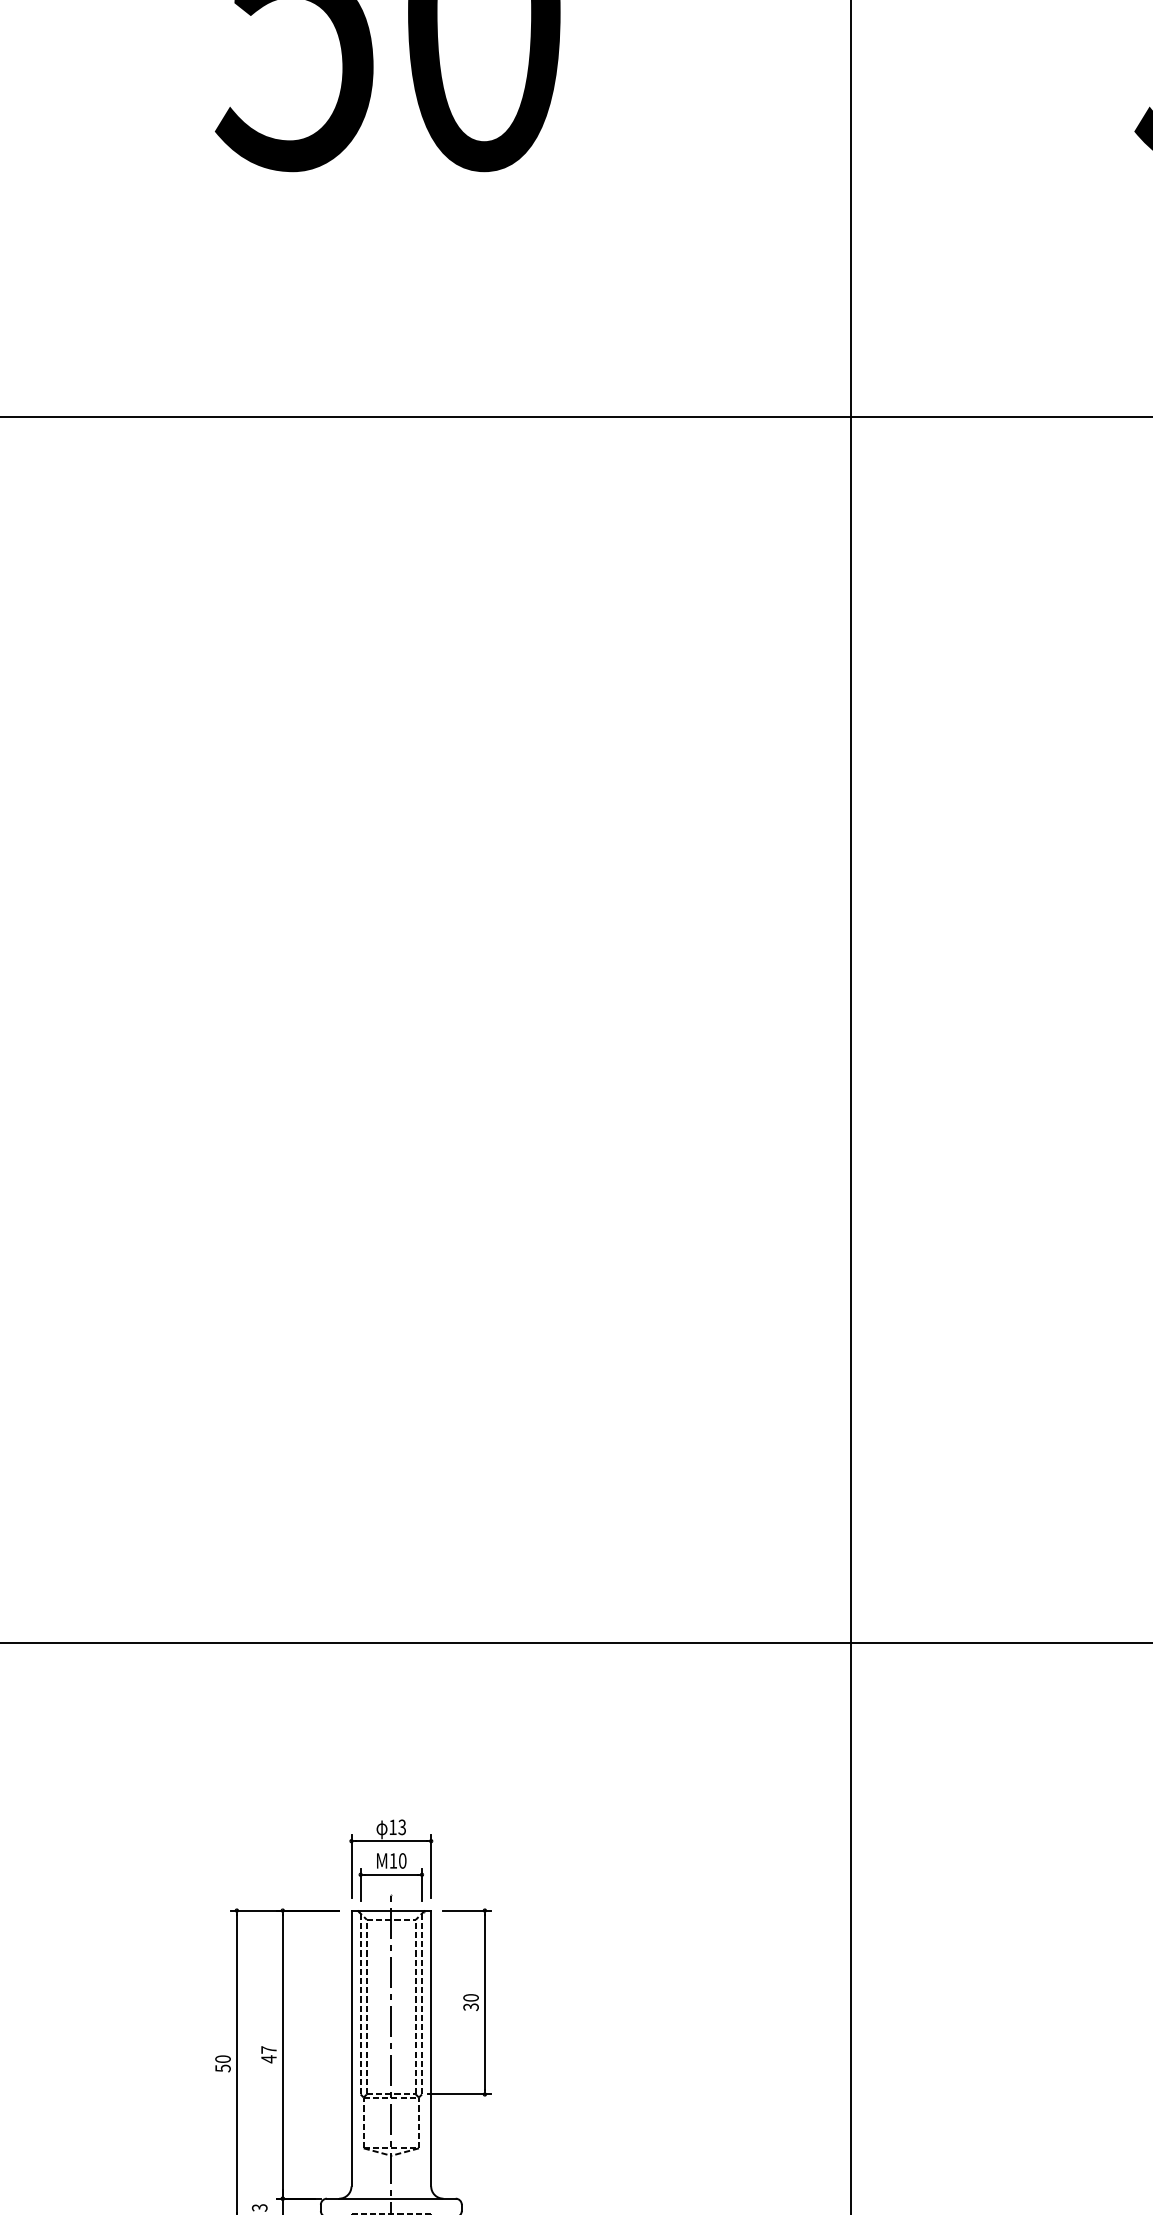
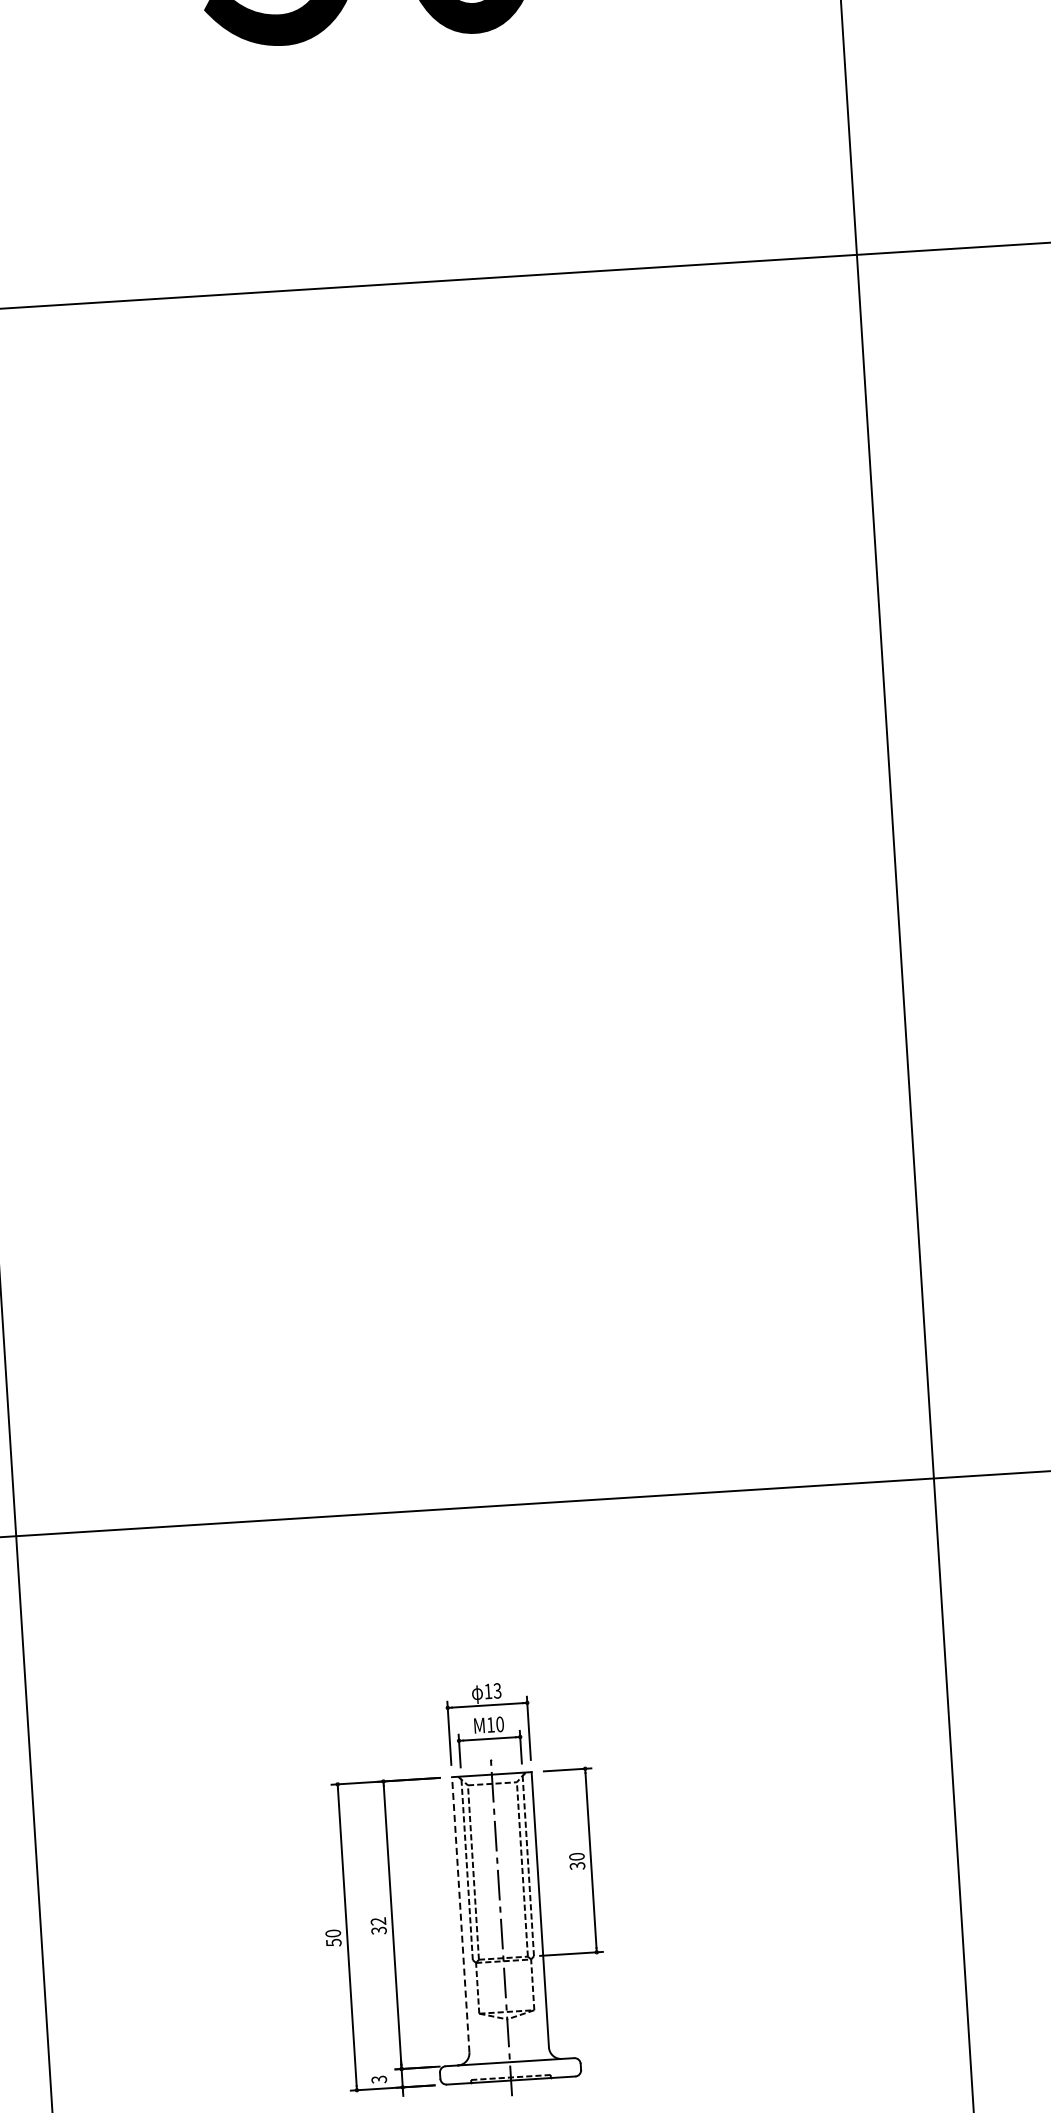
line: (351, 2048) -> (460, 1914), solid -> dashed
text: (268, 2054) -> (378, 1926), 47 -> 32

